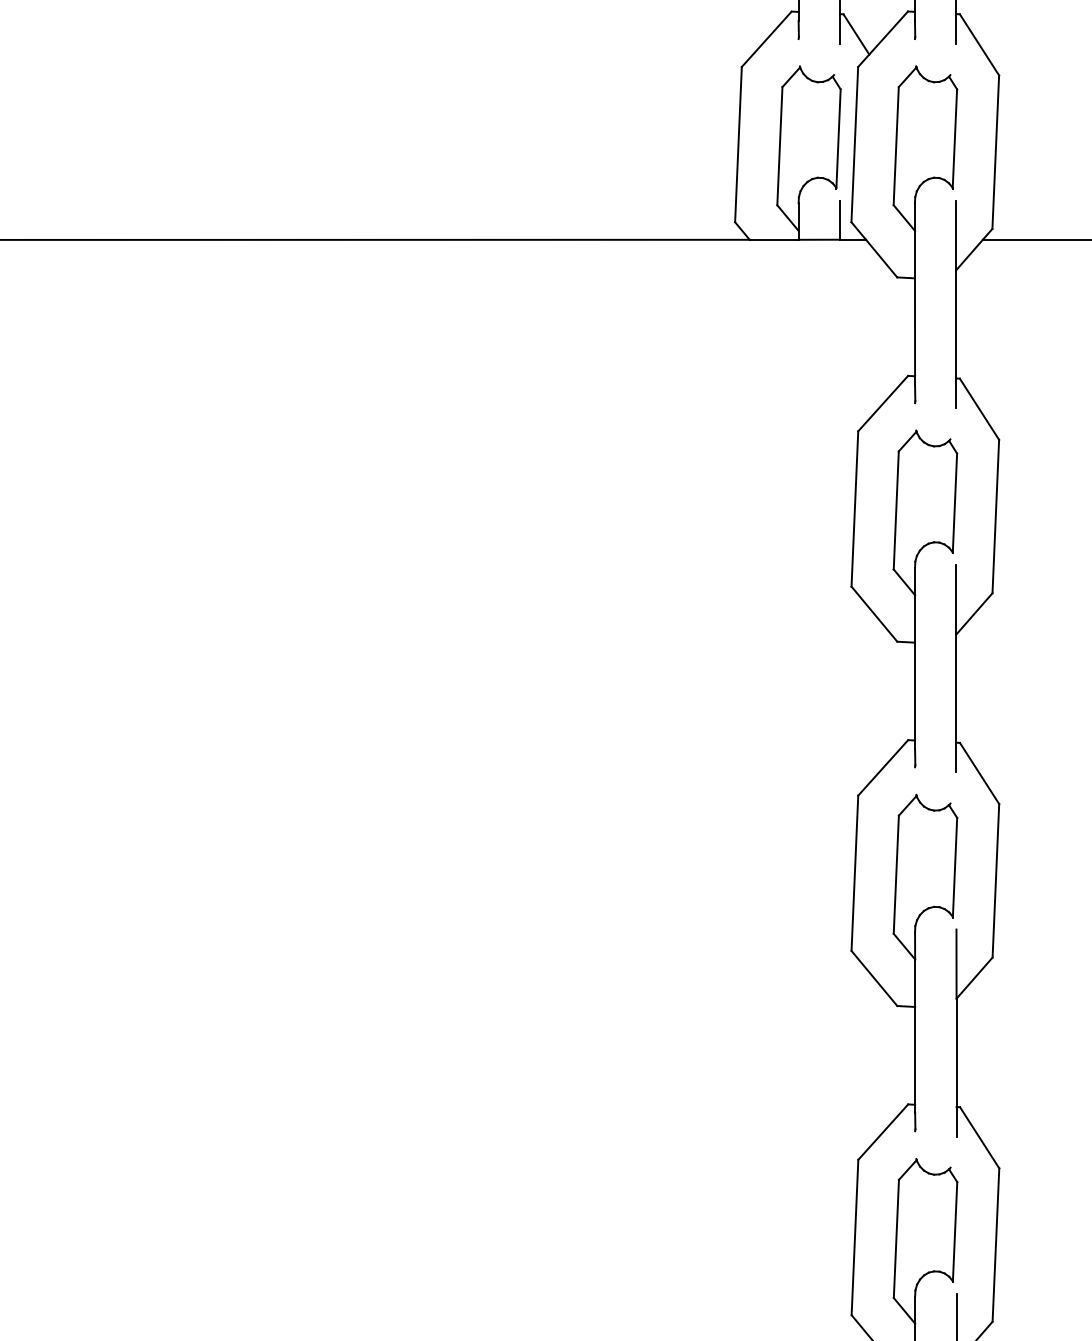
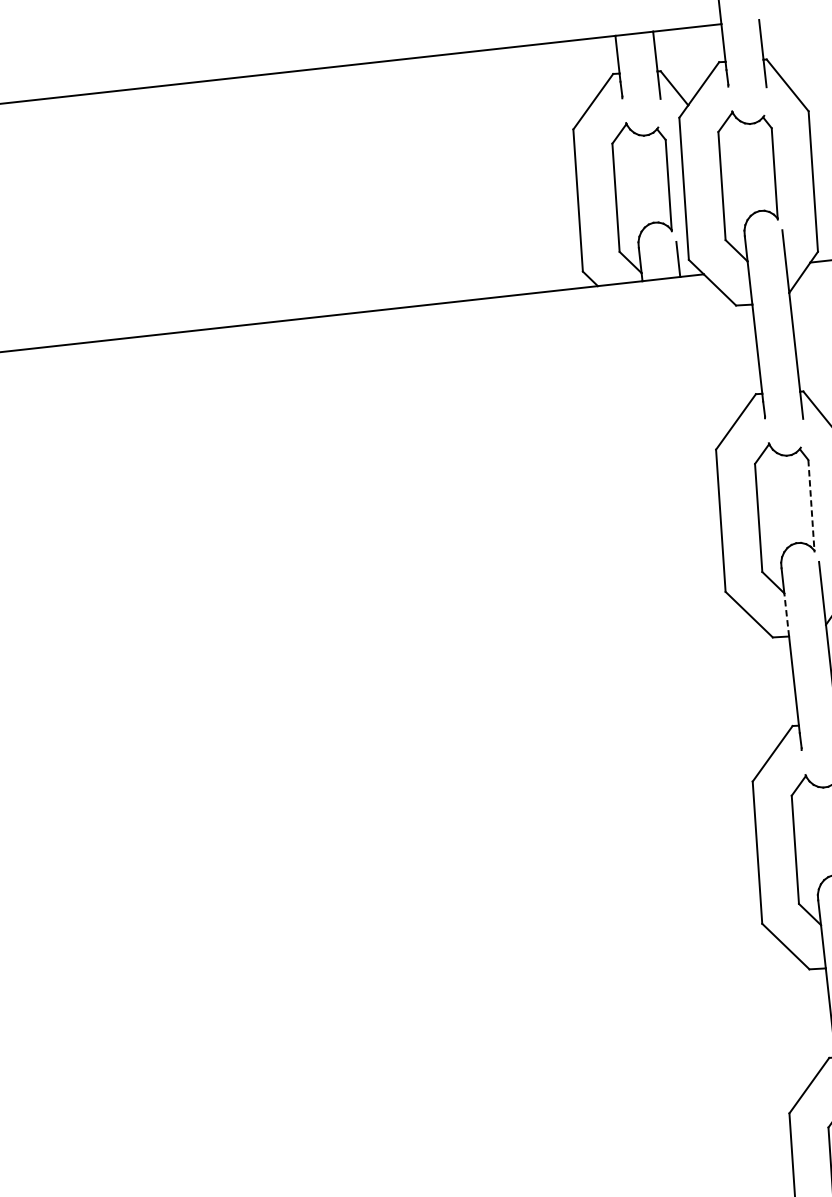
line: (954, 503) -> (811, 505), solid -> dashed
line: (915, 618) -> (787, 614), solid -> dashed

